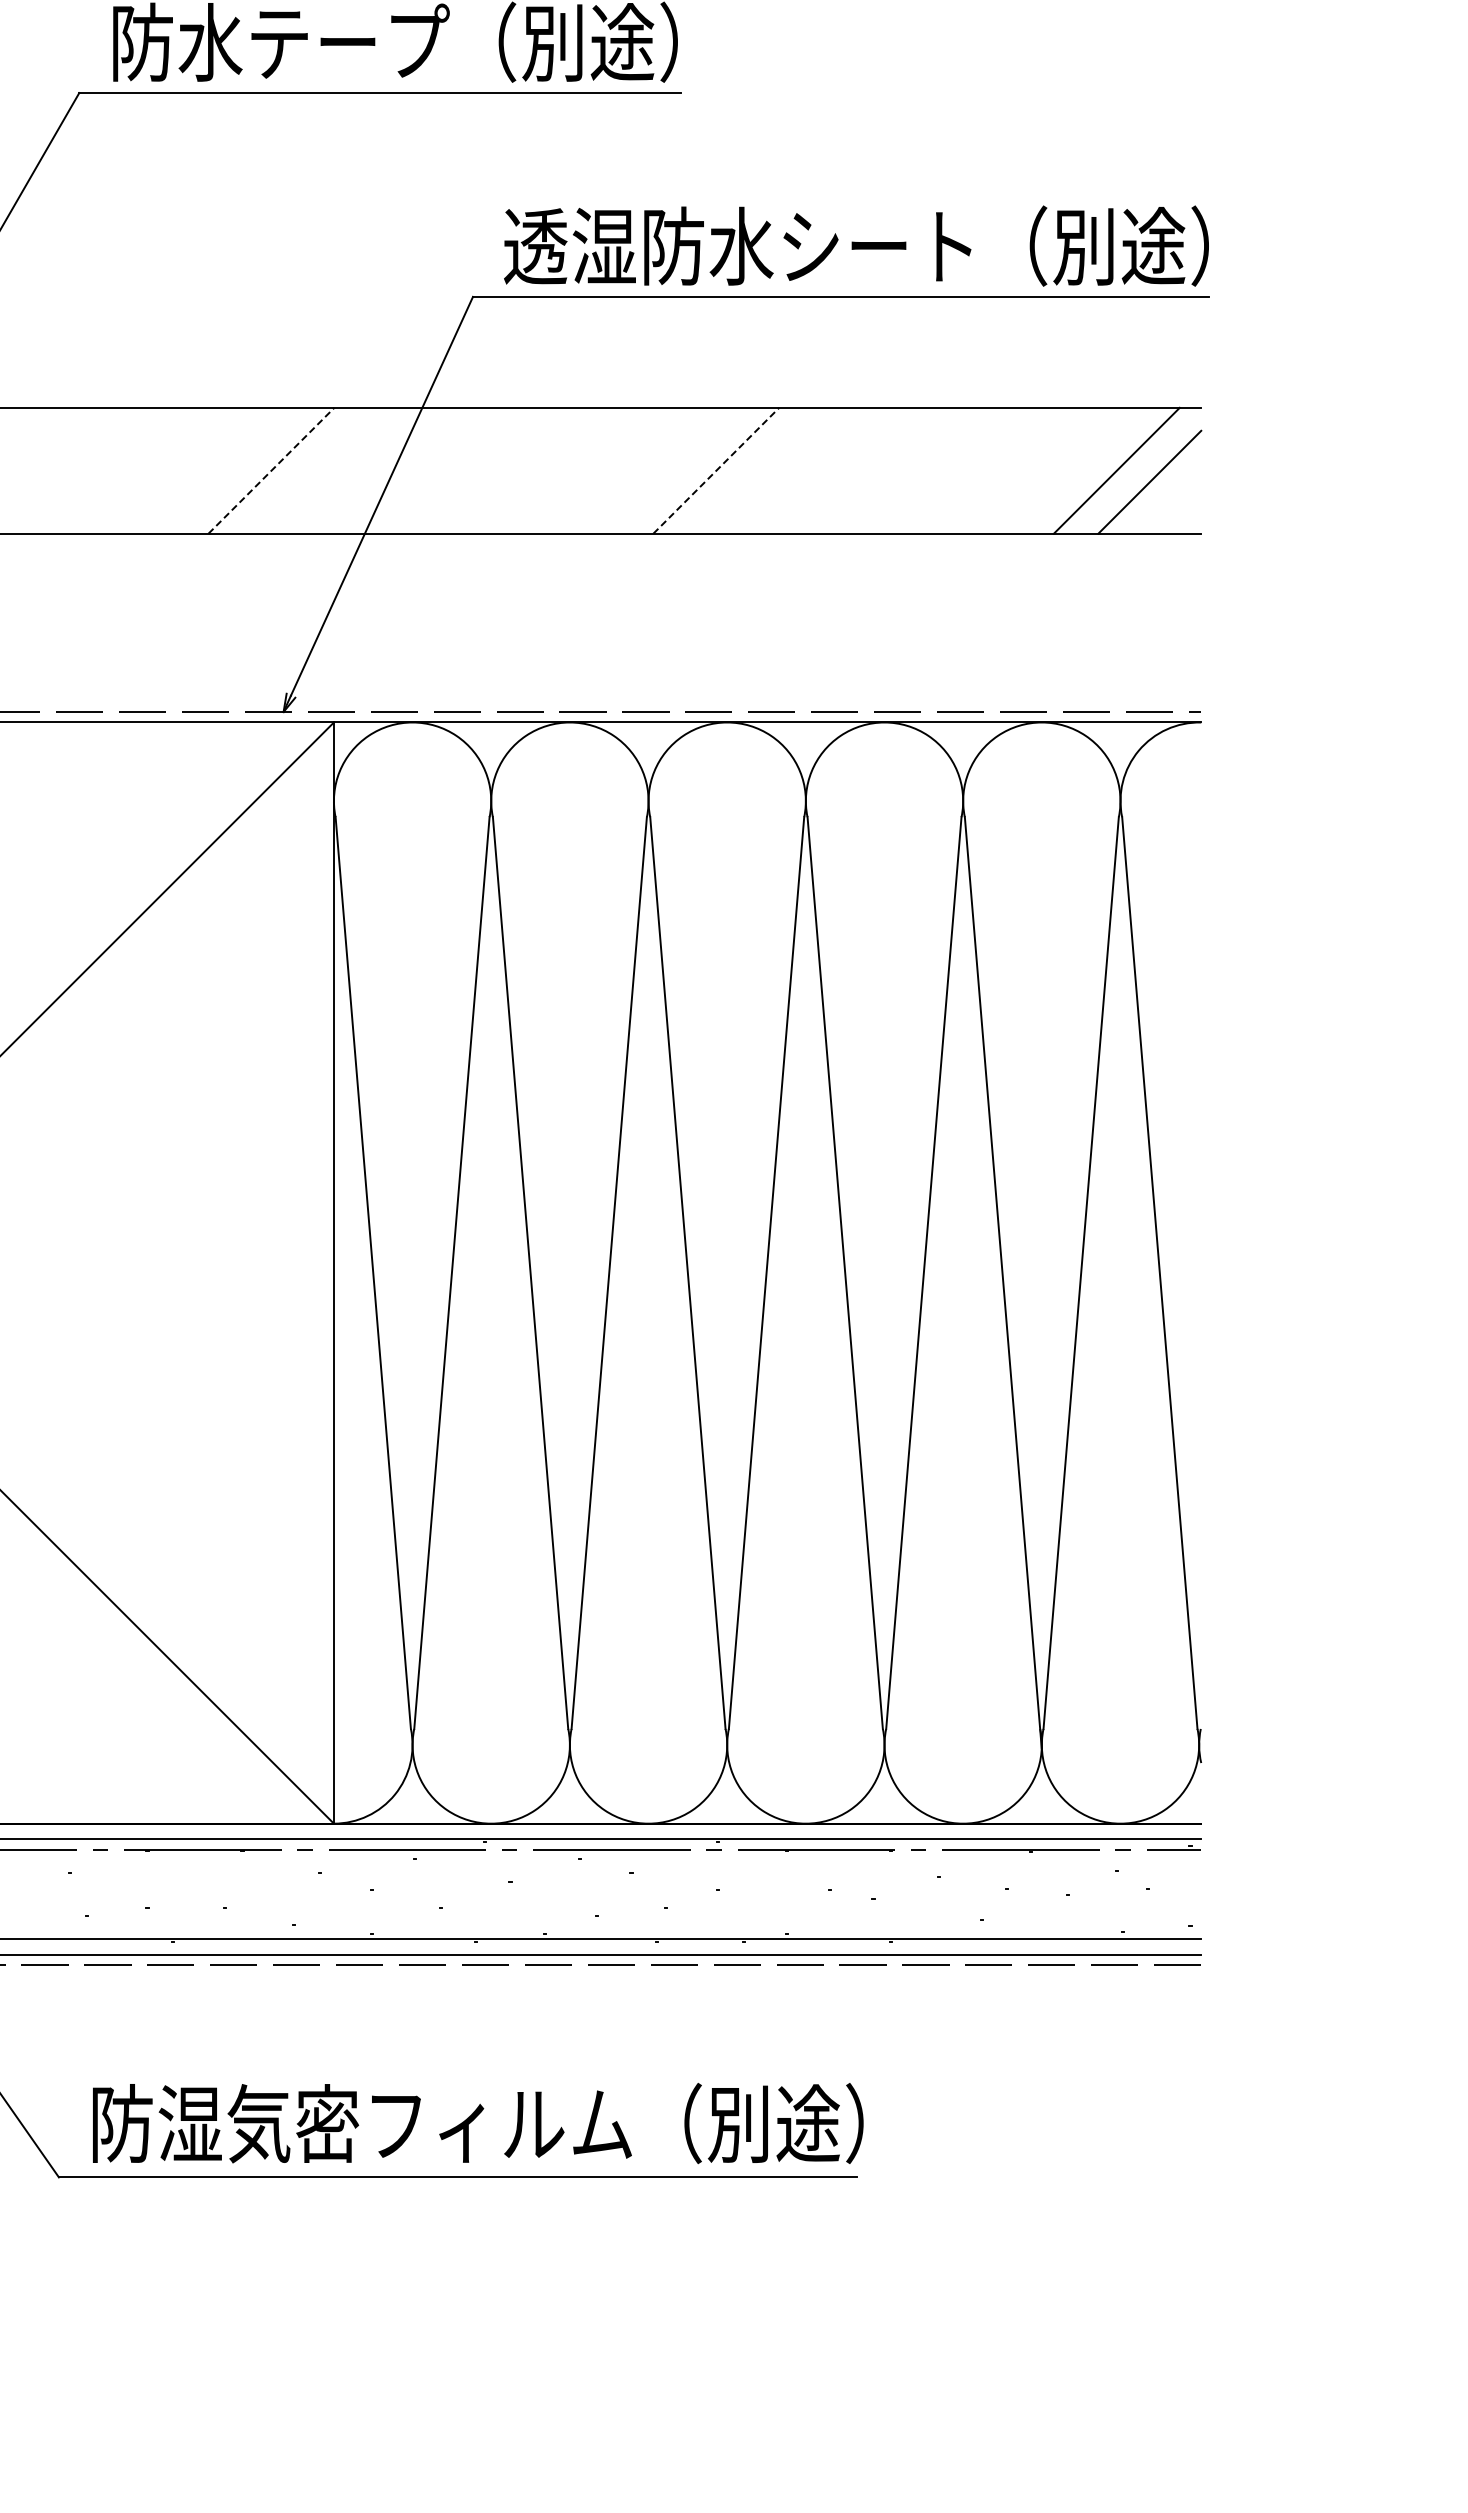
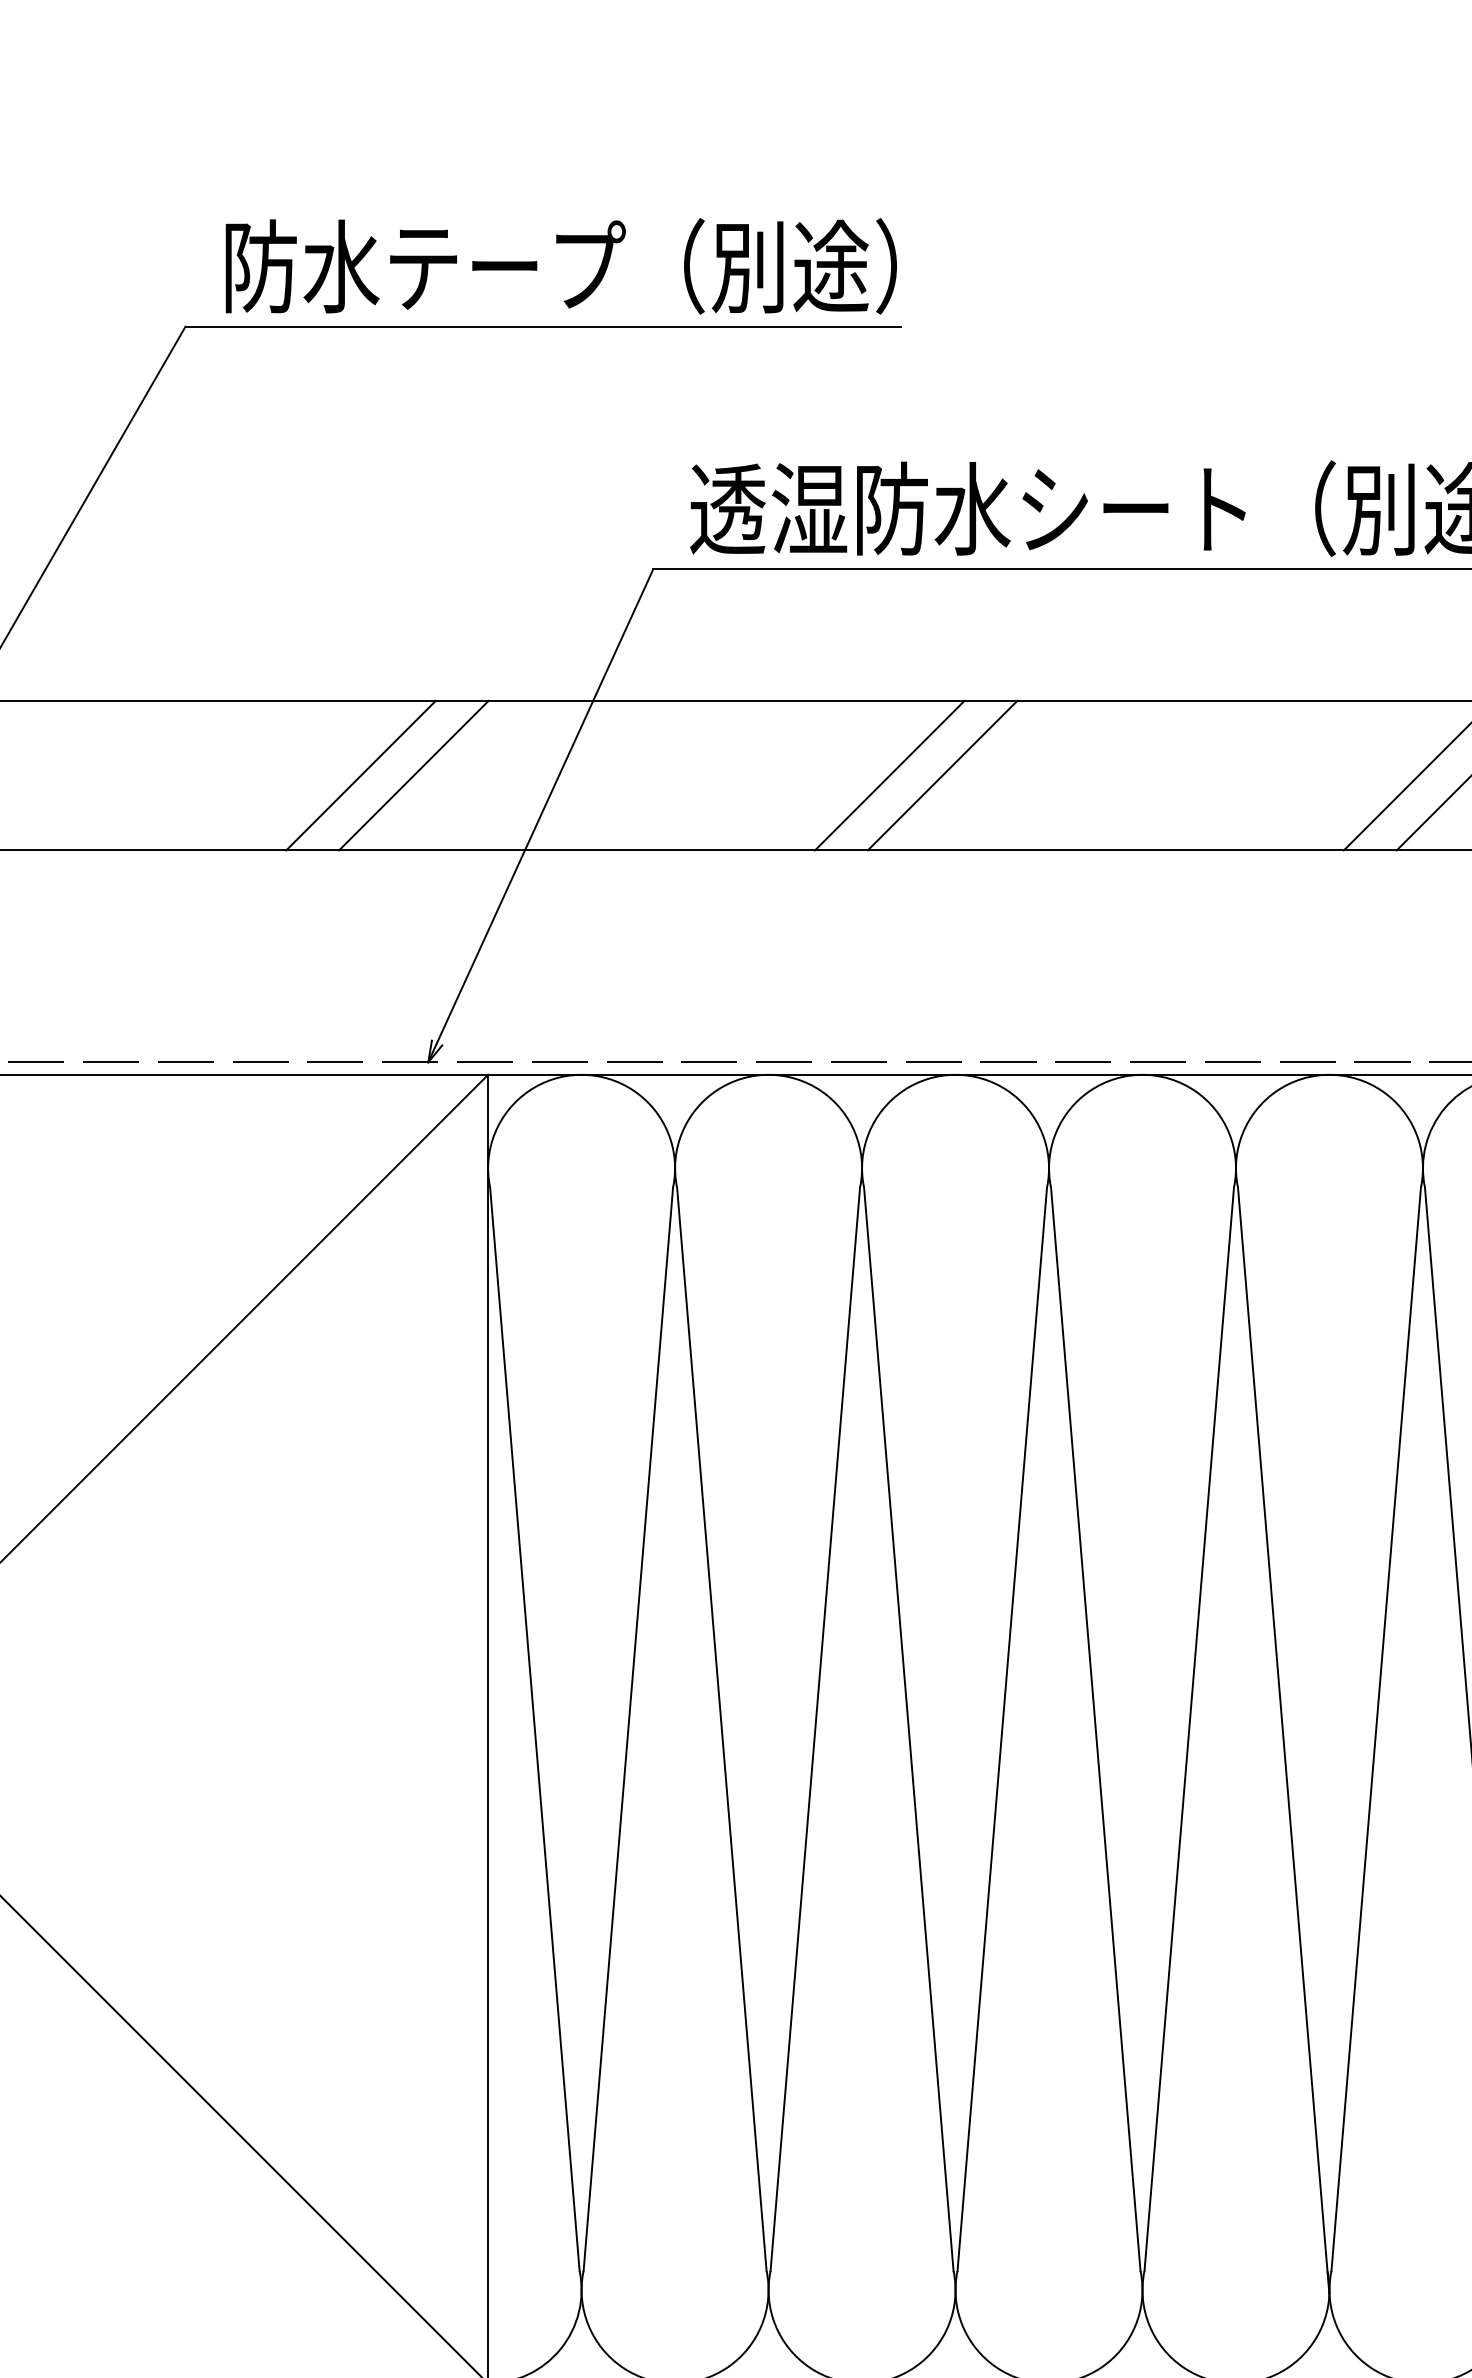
line: (226, 470) -> (360, 775), added
line: (271, 470) -> (413, 775), dashed -> solid
line: (671, 470) -> (889, 775), added
line: (716, 470) -> (942, 775), dashed -> solid

